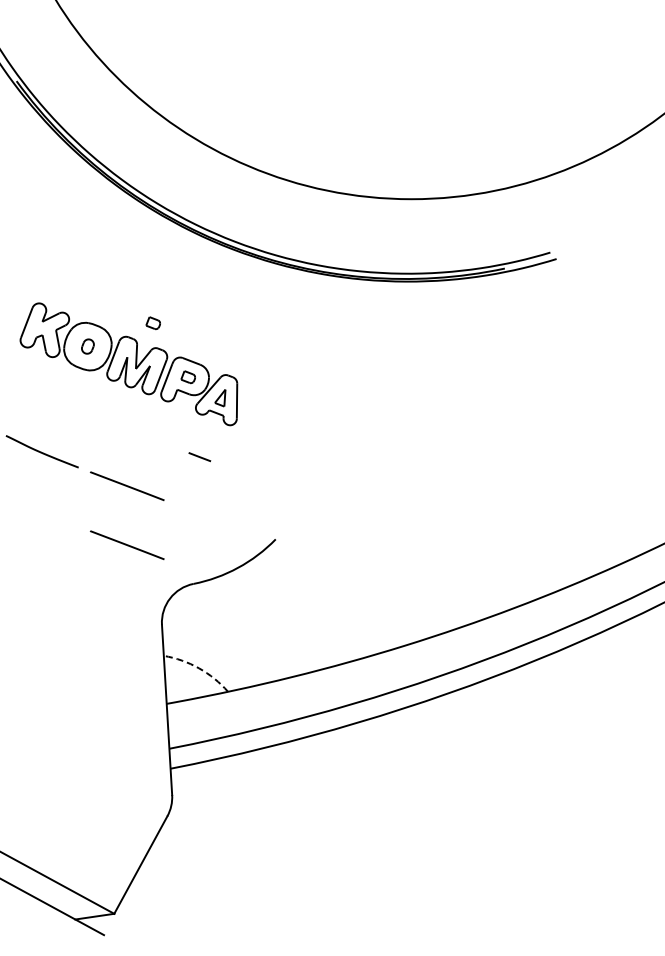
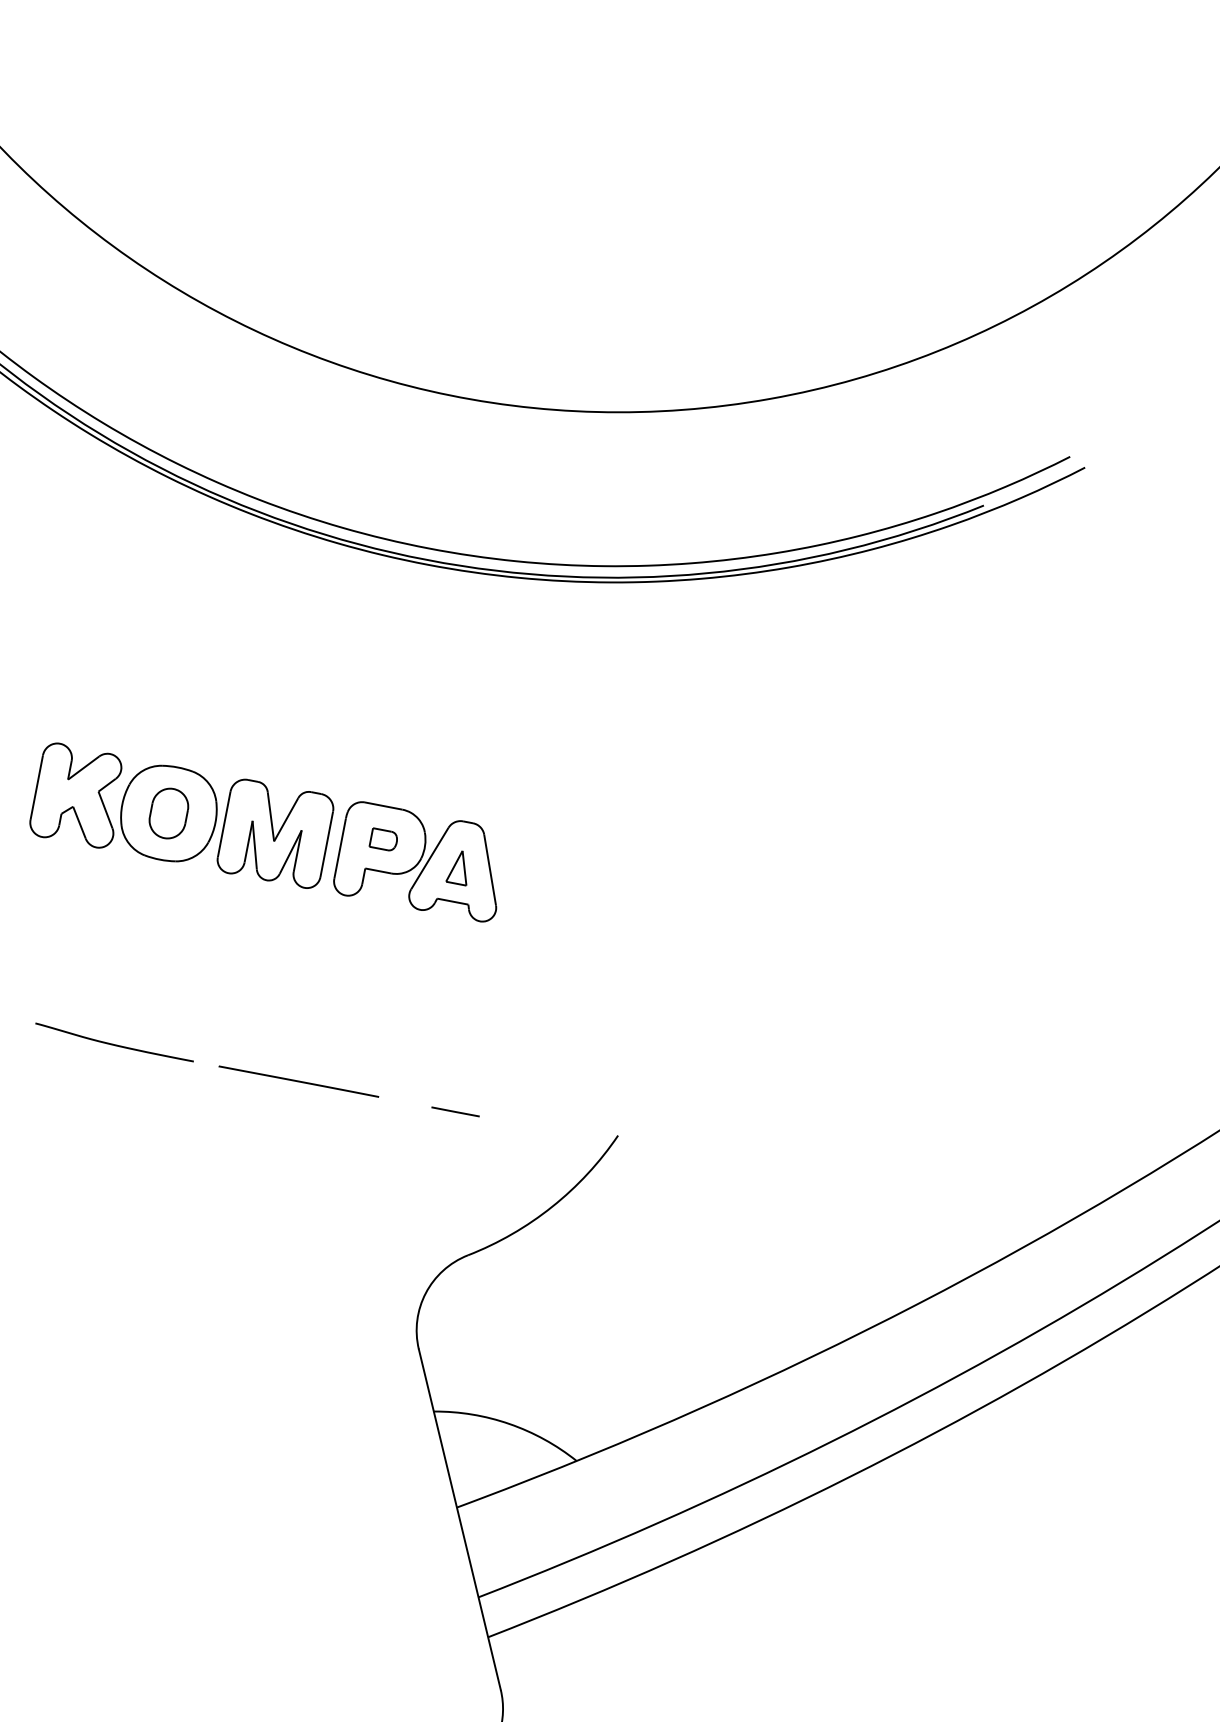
part: (152, 323) -> (291, 743), removed
part: (87, 346) -> (168, 813), size x1.67
line: (199, 457) -> (455, 1112), moved
line: (127, 545) -> (320, 1201), removed
arc: (199, 668) -> (510, 1424), dashed -> solid

